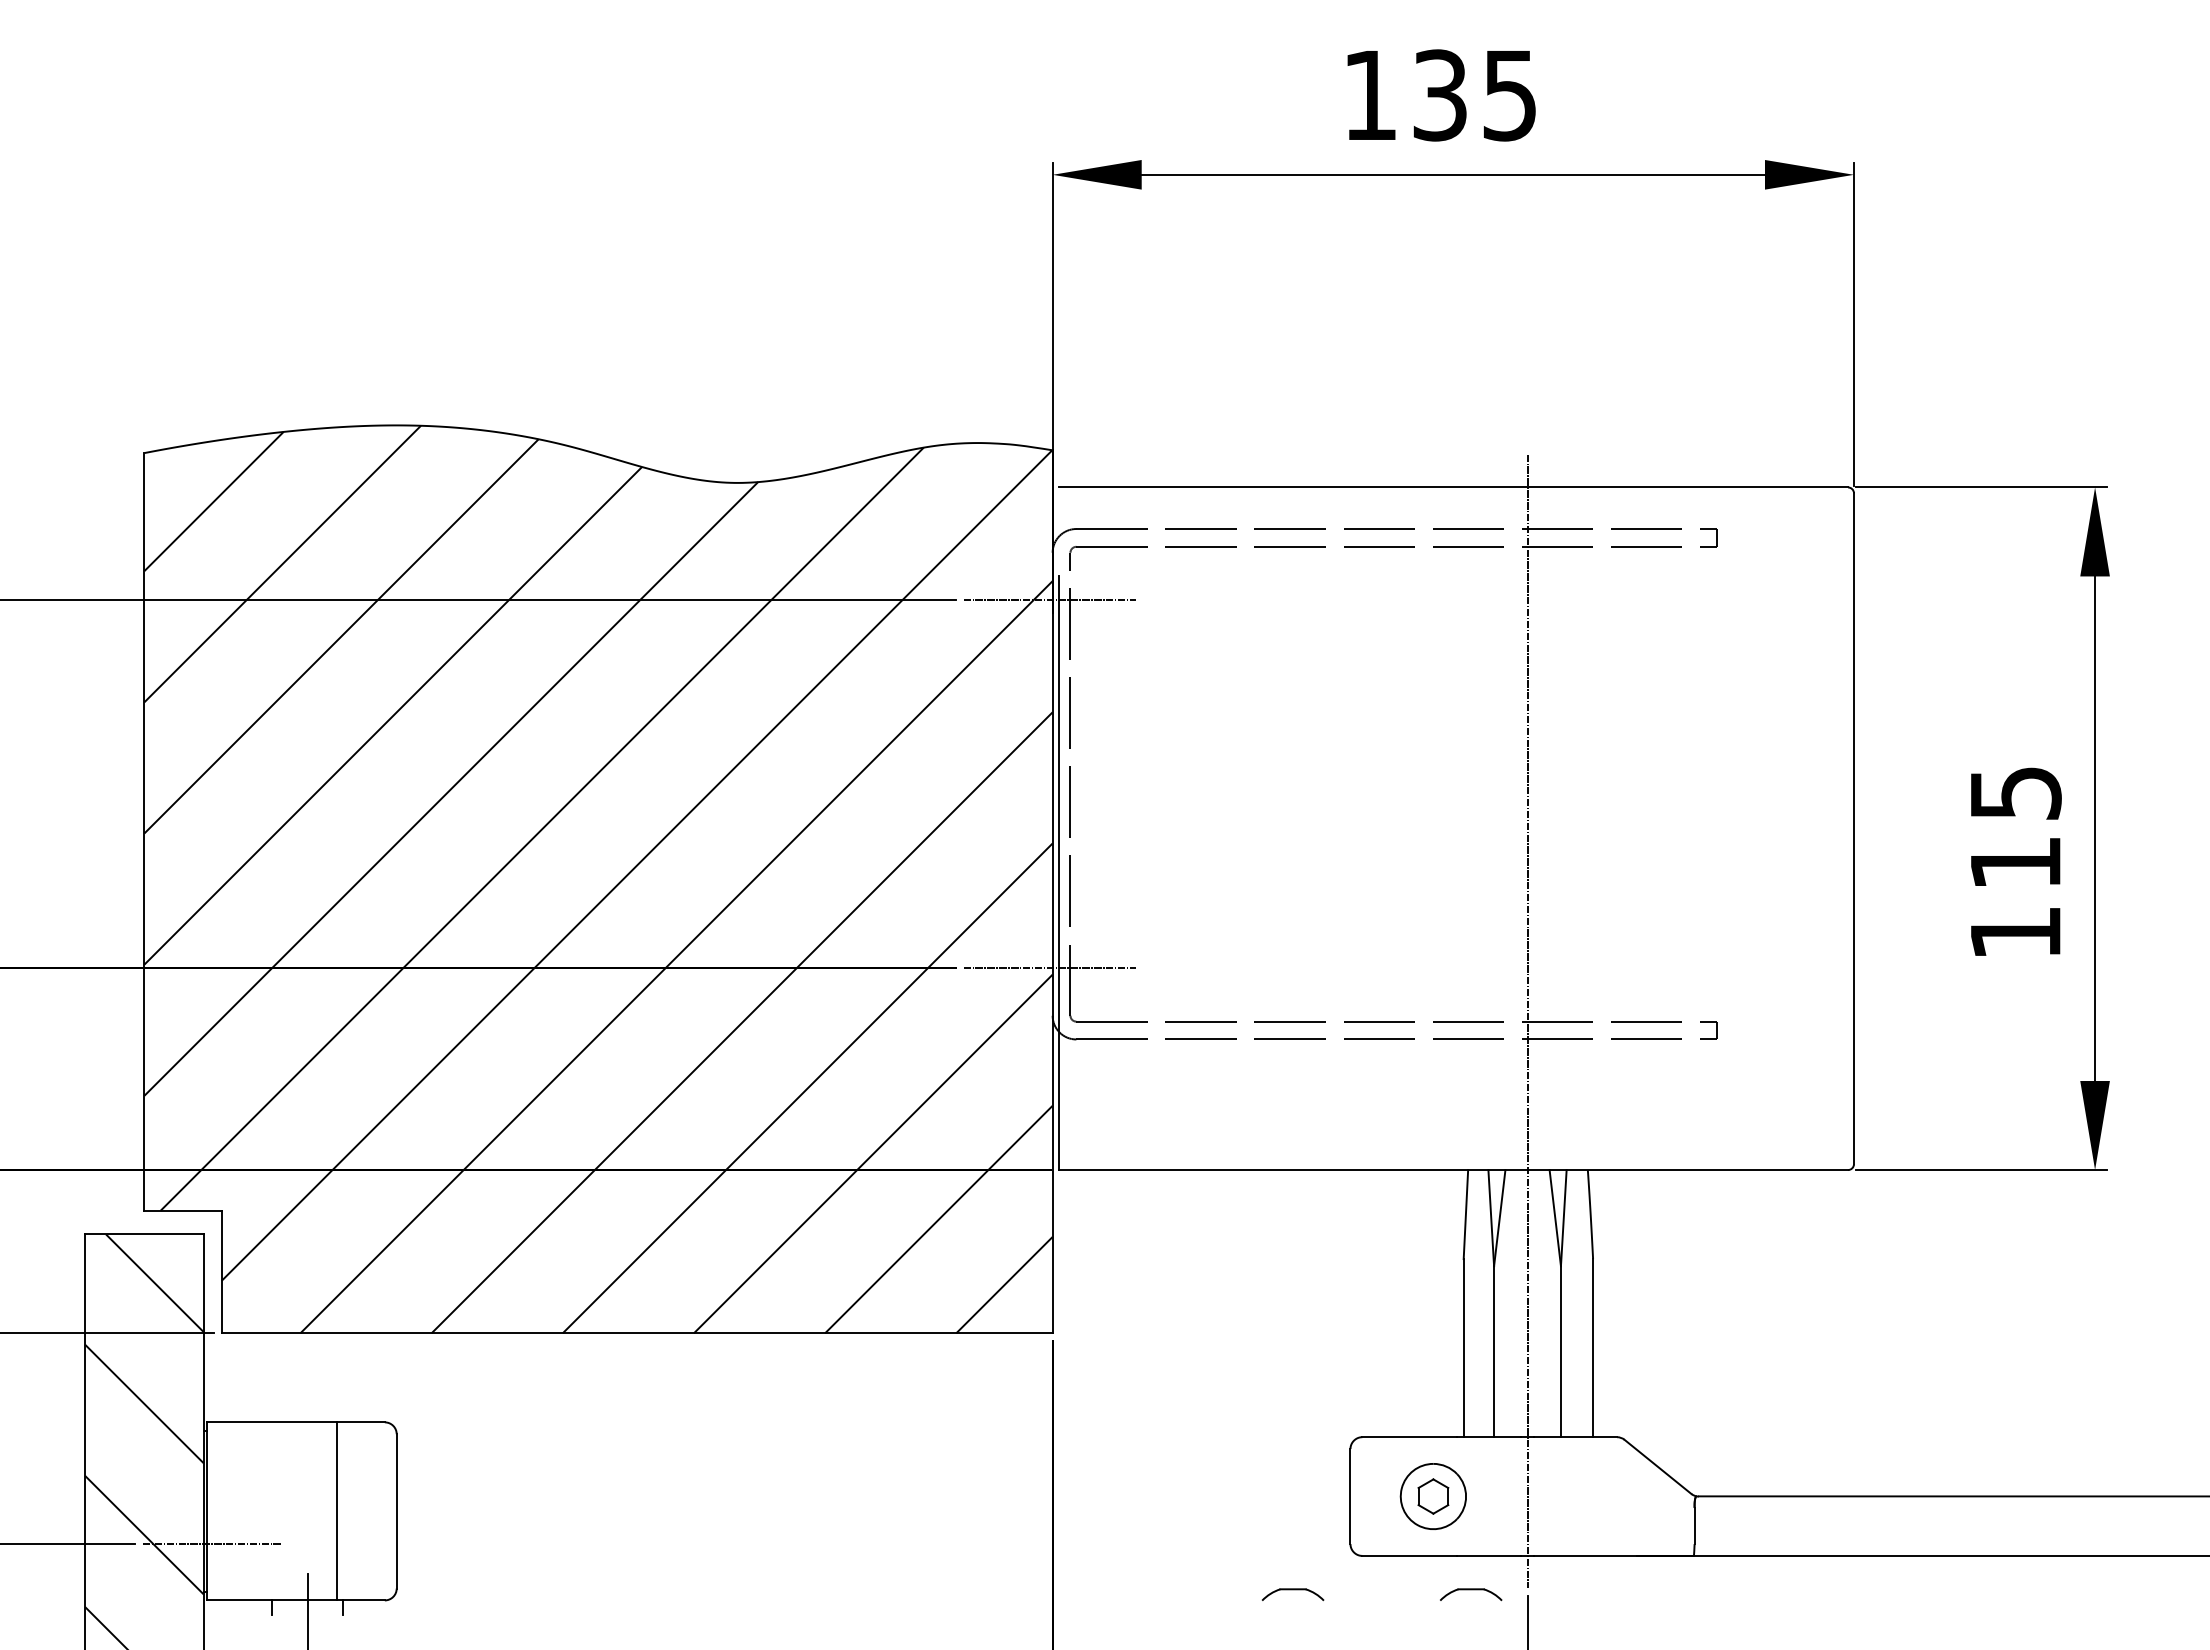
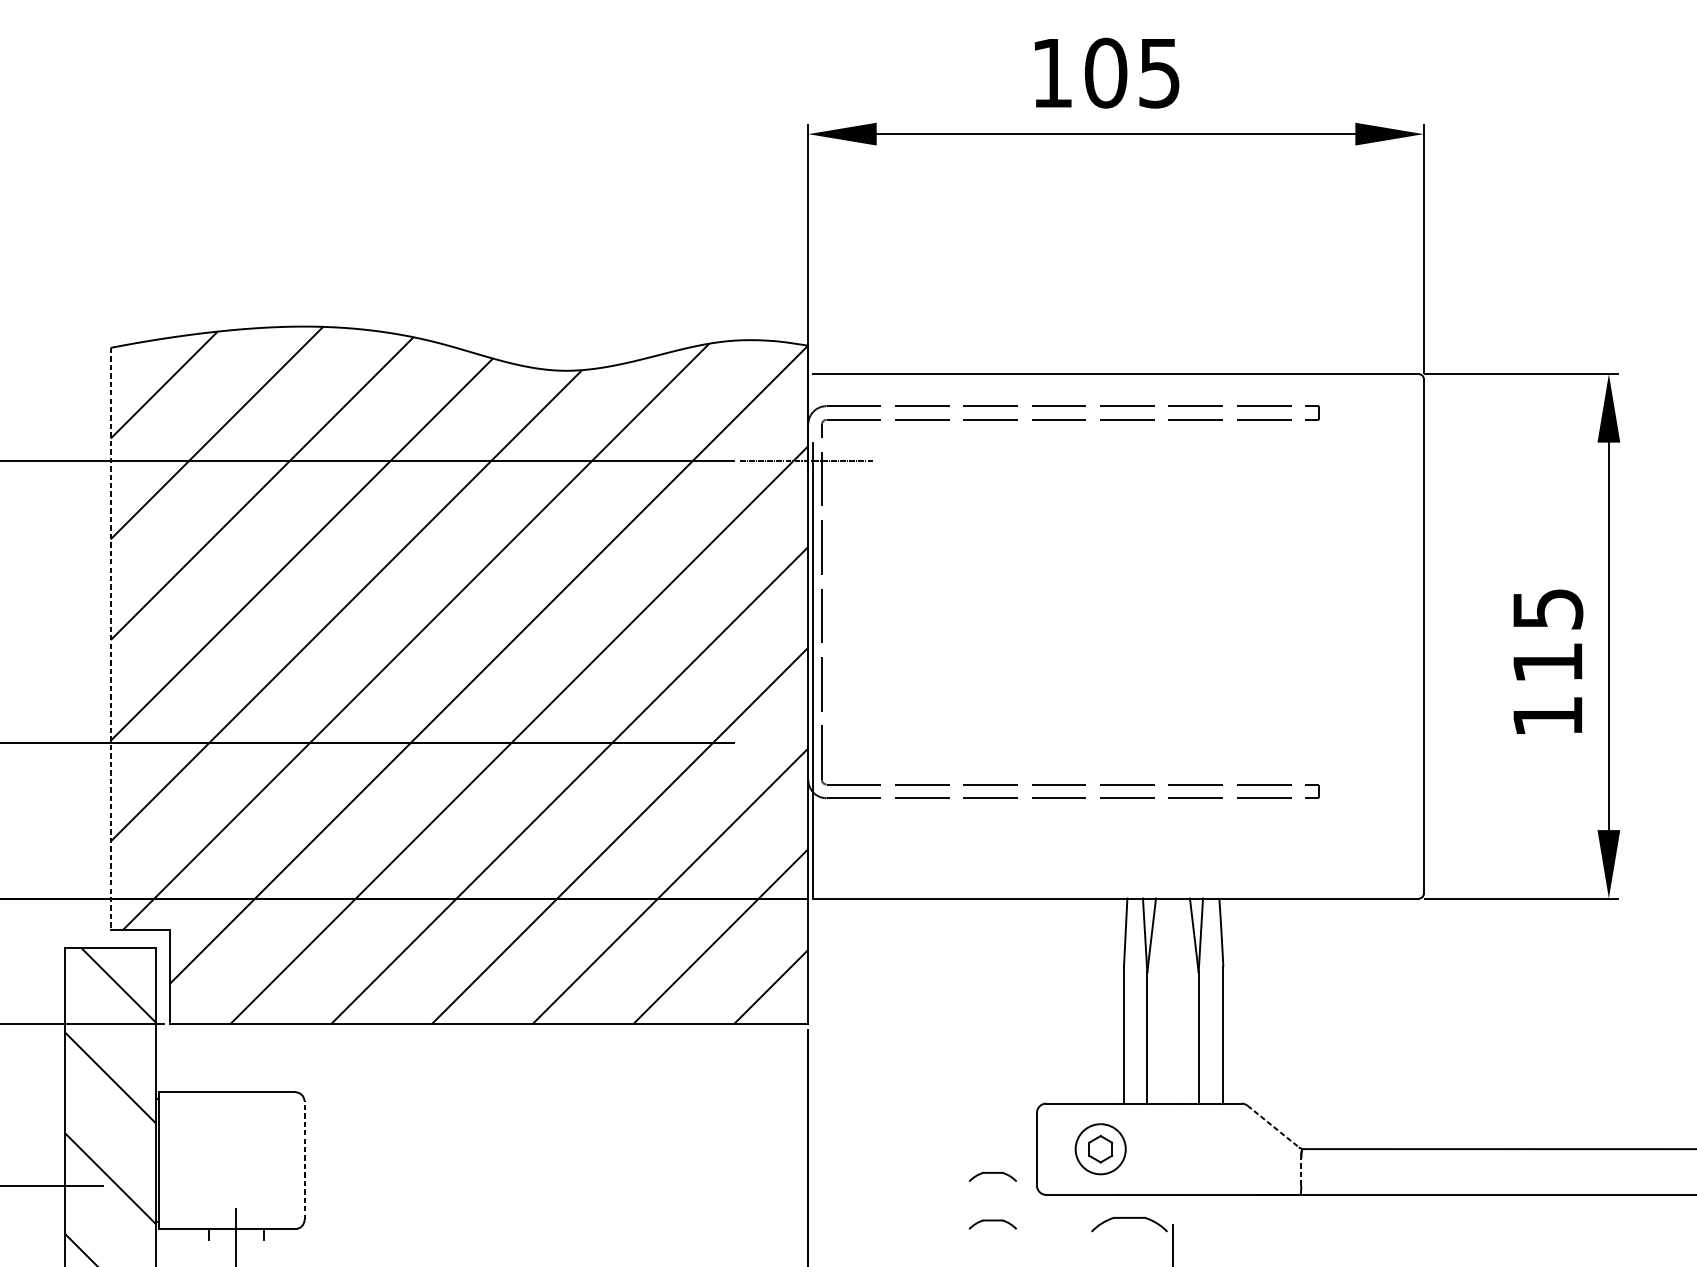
text: (1440, 95) -> (1106, 73), 135 -> 105
line: (144, 831) -> (110, 638), solid -> dashed
line: (1049, 968) -> (805, 743), removed
line: (1527, 1021) -> (1172, 784), removed
line: (1657, 1466) -> (1272, 1126), solid -> dashed
line: (396, 1510) -> (304, 1159), solid -> dashed
line: (337, 1511) -> (259, 1160), removed
line: (1694, 1526) -> (1301, 1172), solid -> dashed
part: (1293, 1532) -> (993, 1176), added
line: (211, 1544) -> (162, 1186), removed
part: (1471, 1594) -> (1129, 1224), size x1.6

